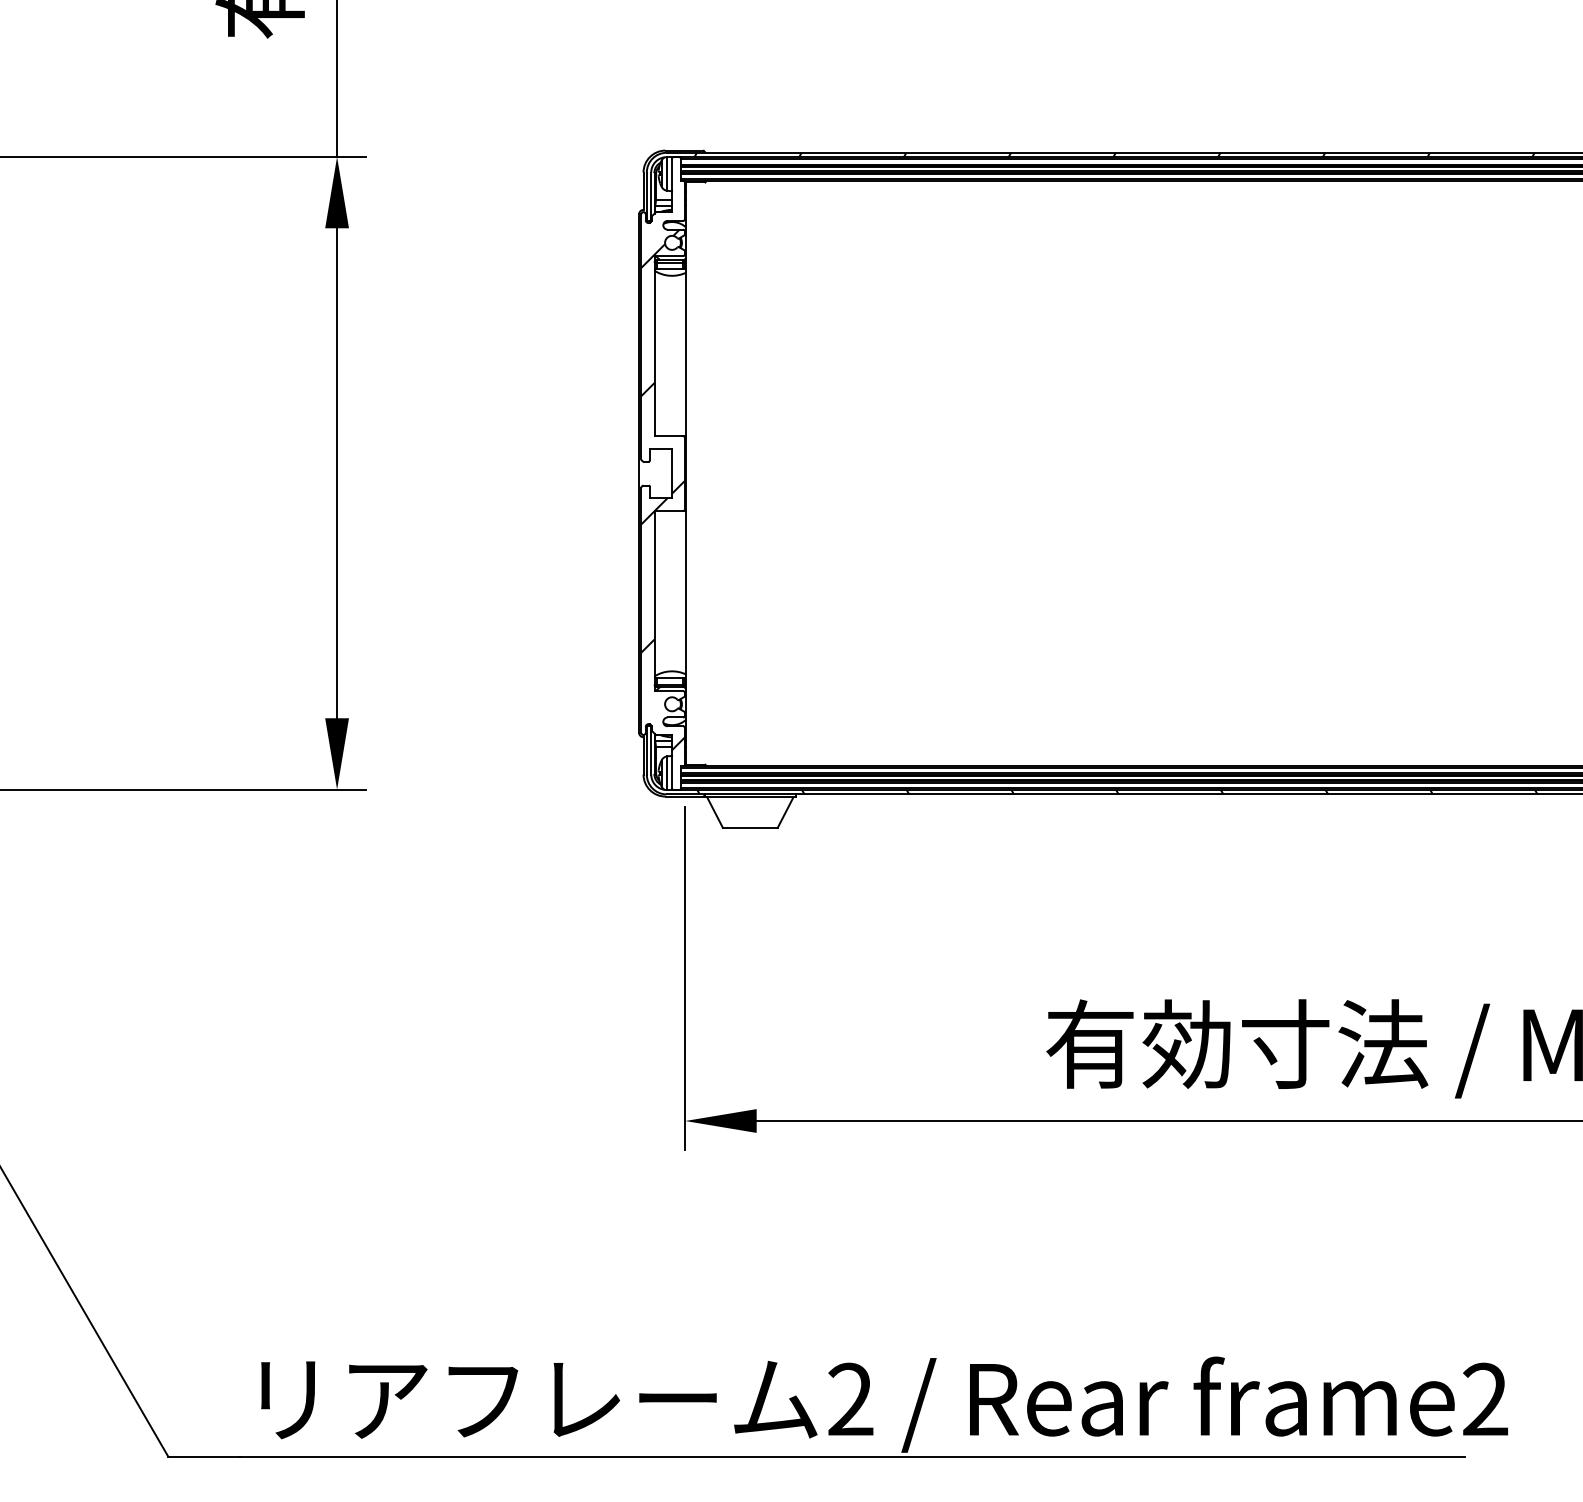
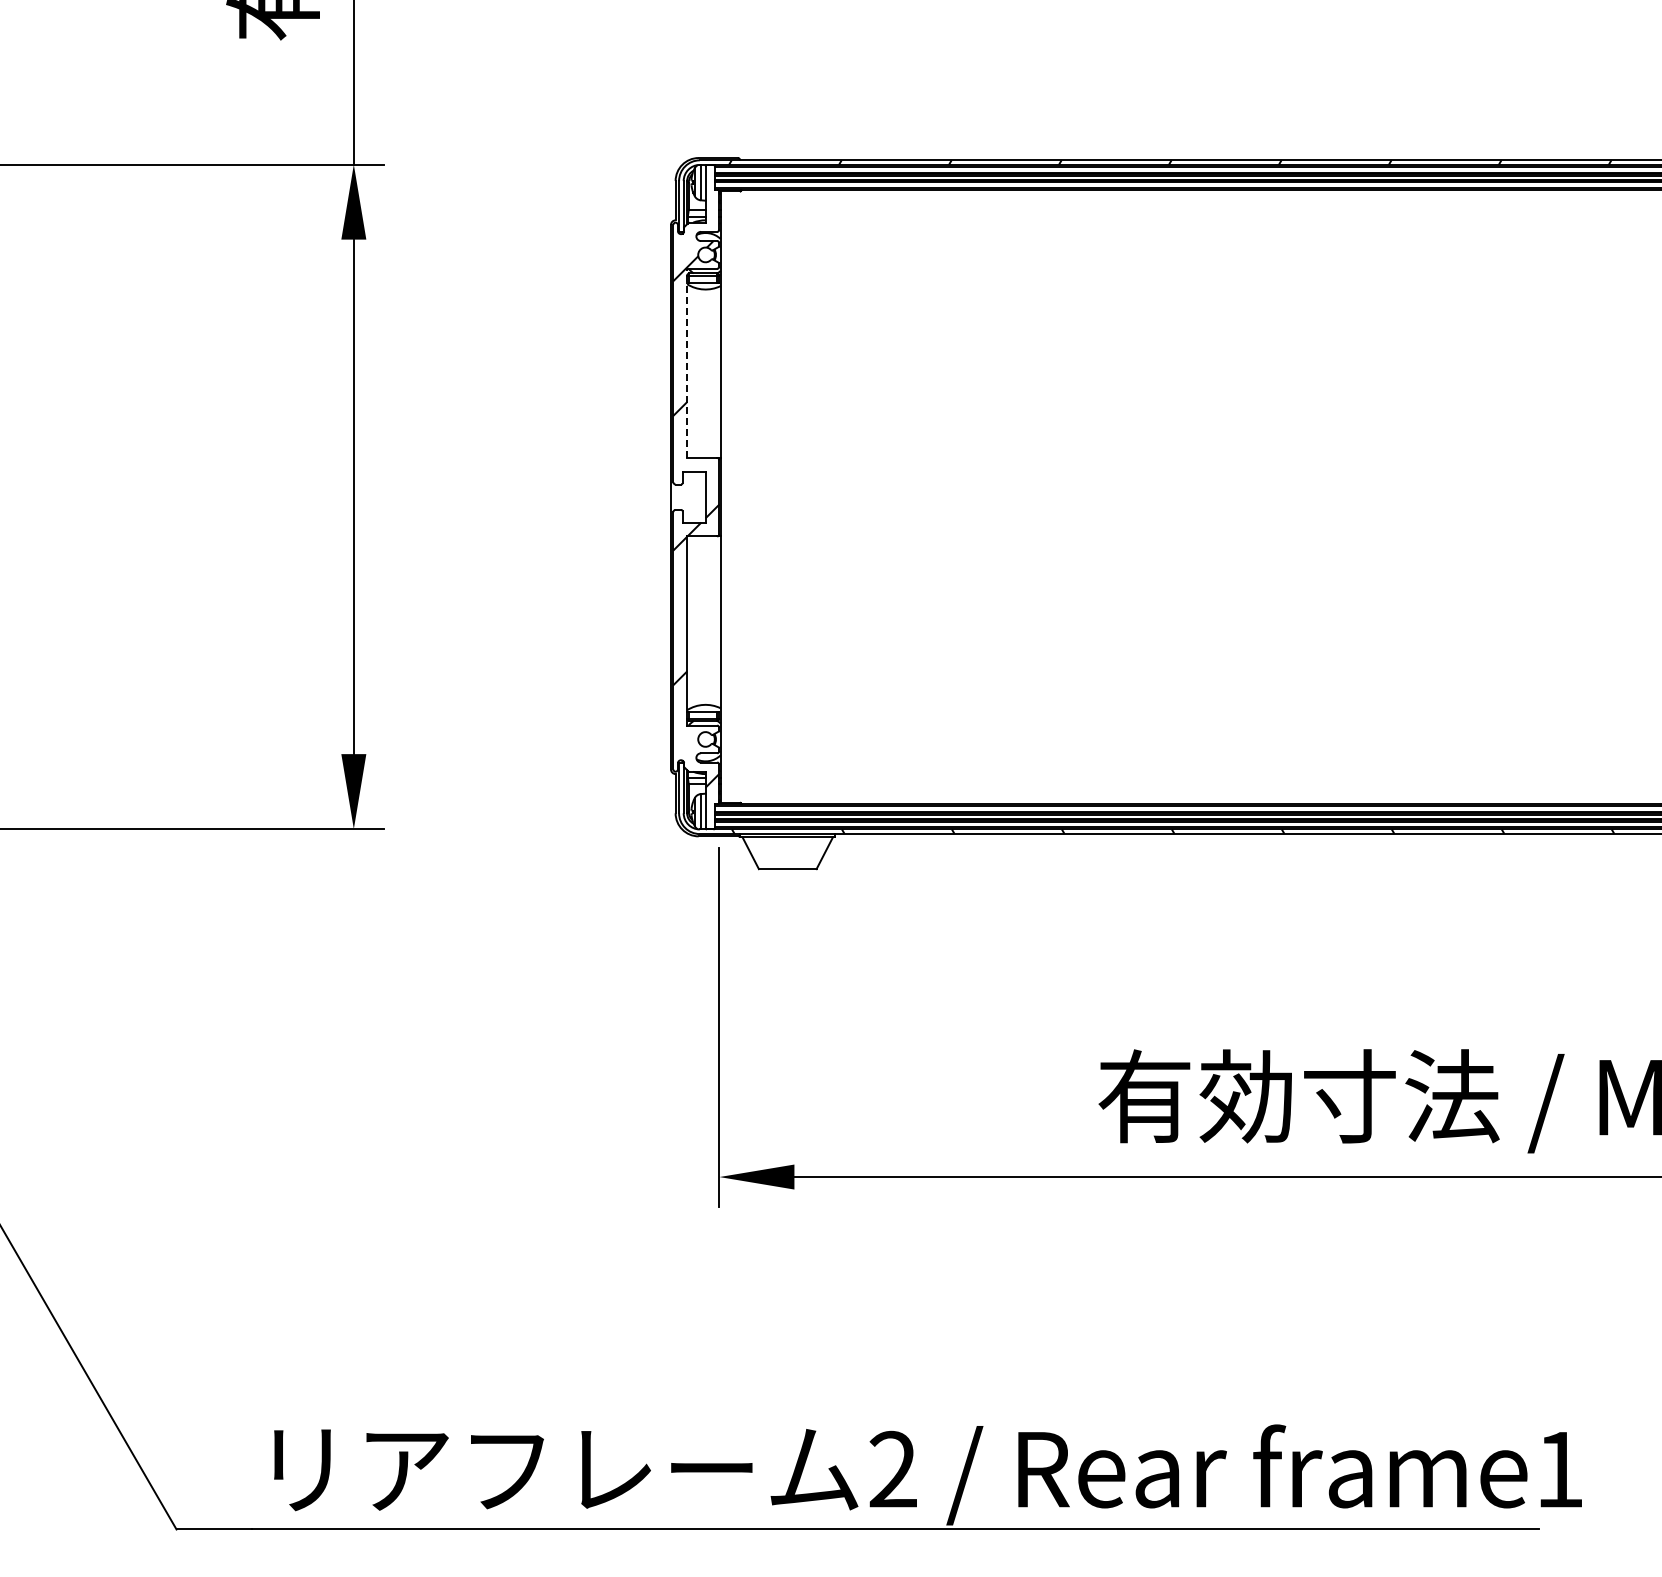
line: (654, 346) -> (687, 363), solid -> dashed
text: (1485, 1398) -> (1559, 1468), frame2 -> frame1

